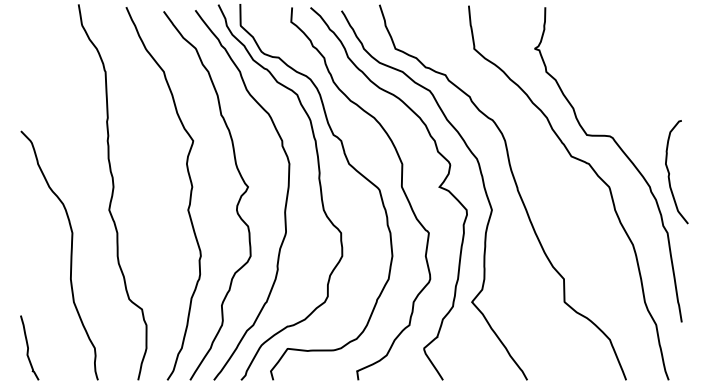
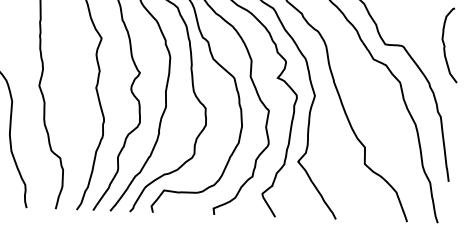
curve: (669, 172) -> (444, 45), moved

